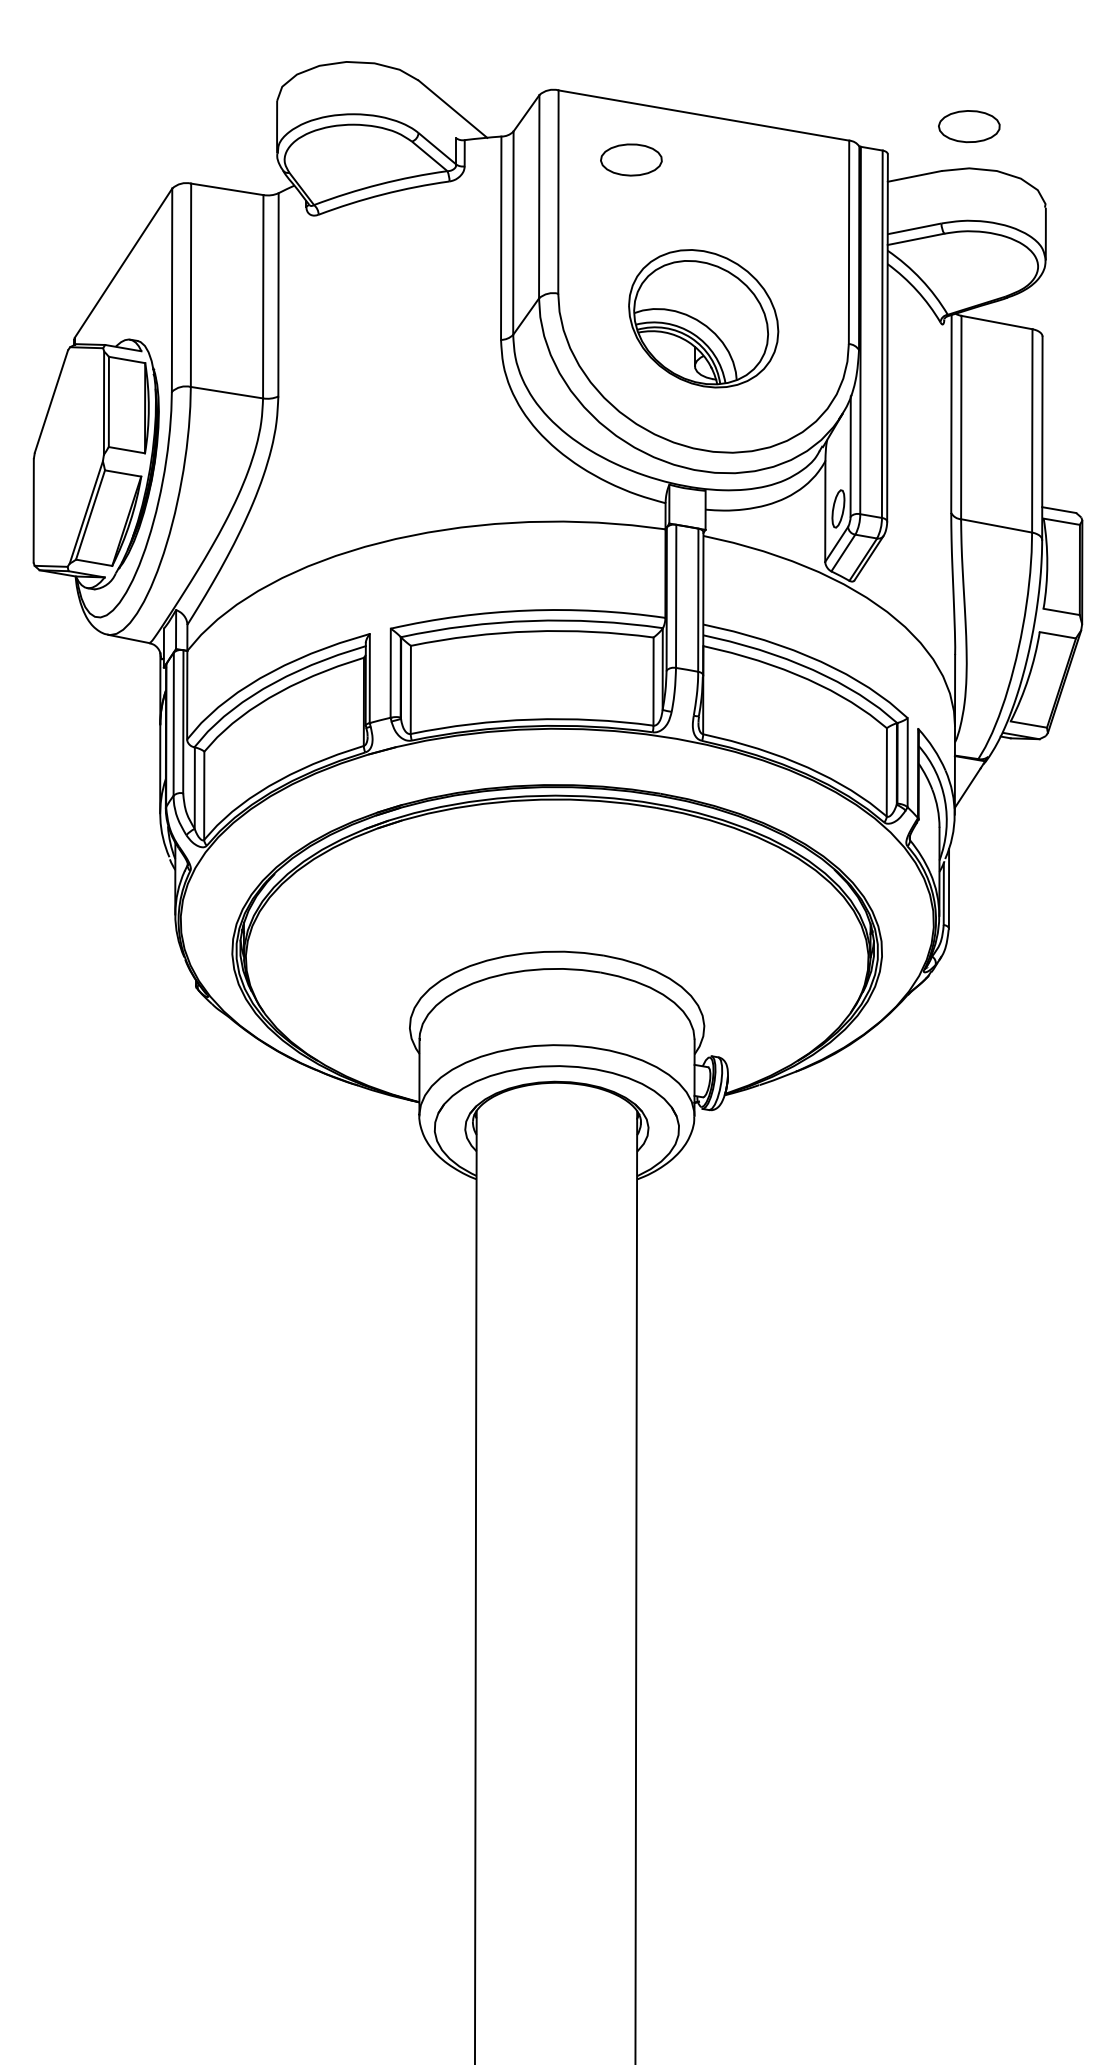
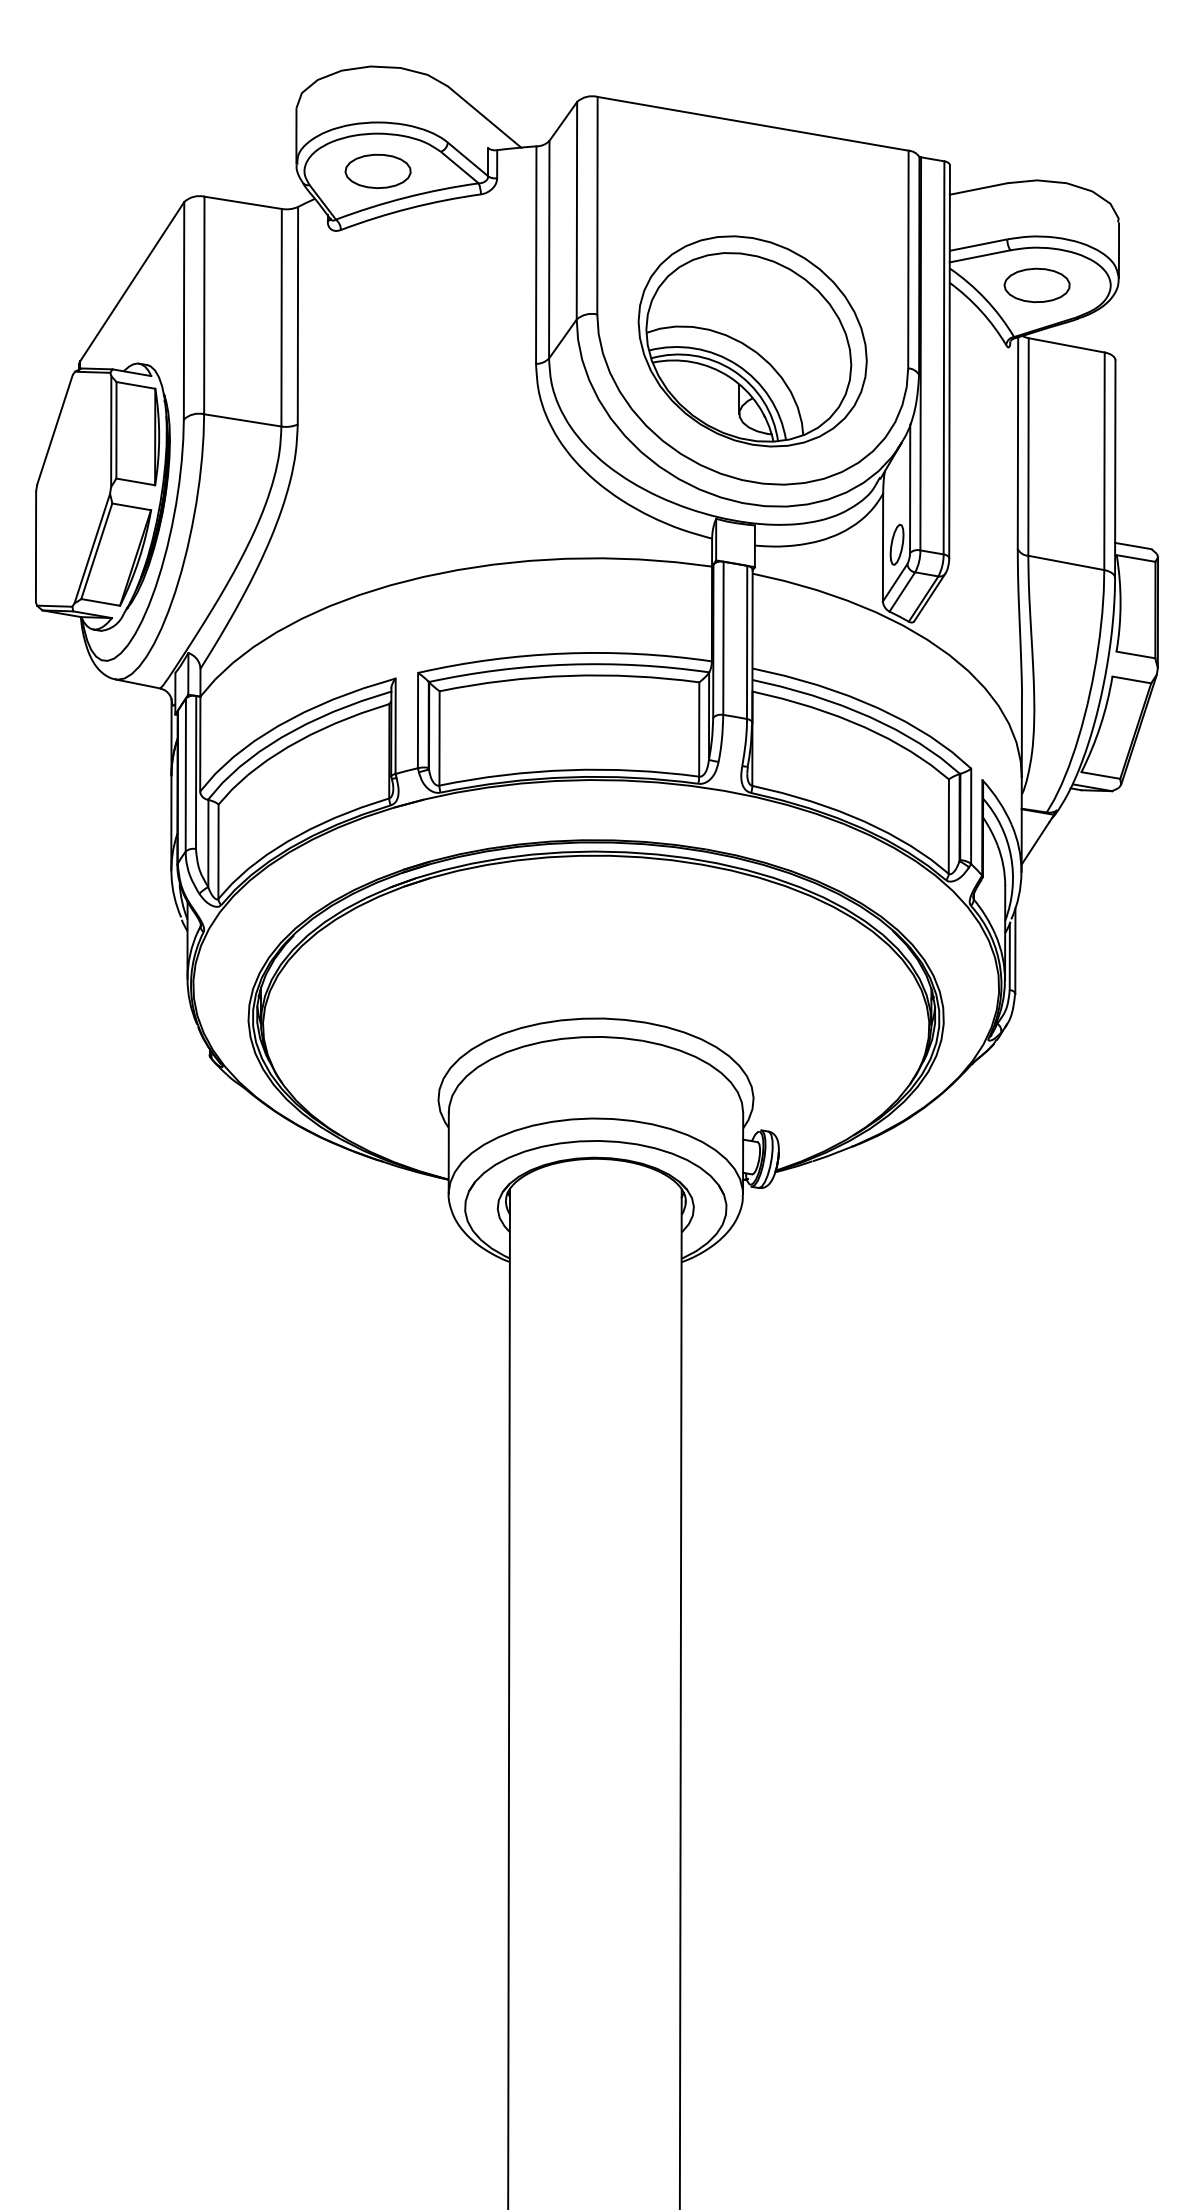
part: (969, 126) -> (1037, 285), moved
part: (631, 159) -> (378, 170), moved
part: (703, 318) -> (752, 341), size x1.43

